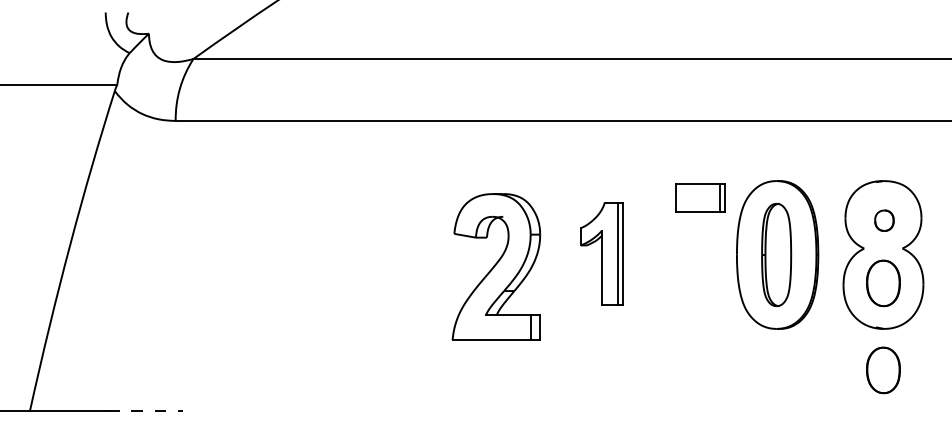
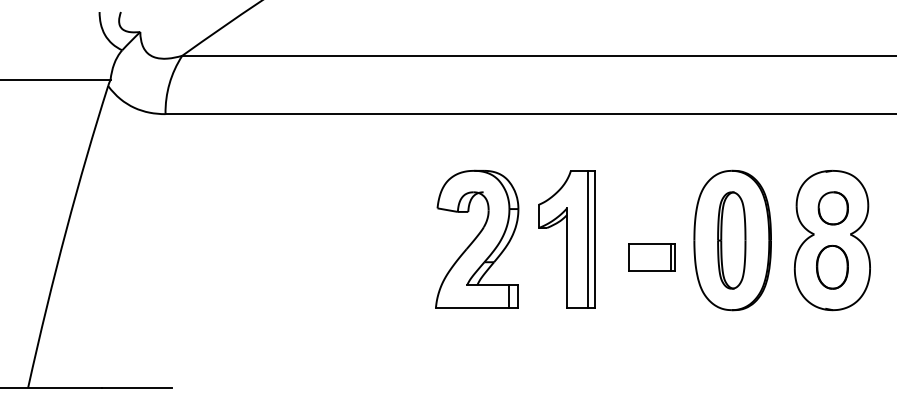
part: (700, 197) -> (652, 257), moved
part: (884, 220) -> (833, 208), size x1.67
part: (601, 253) -> (566, 239), size x1.43
part: (496, 266) -> (477, 239), moved
part: (883, 370) -> (832, 349), removed
line: (145, 411) -> (137, 387), dashed -> solid

